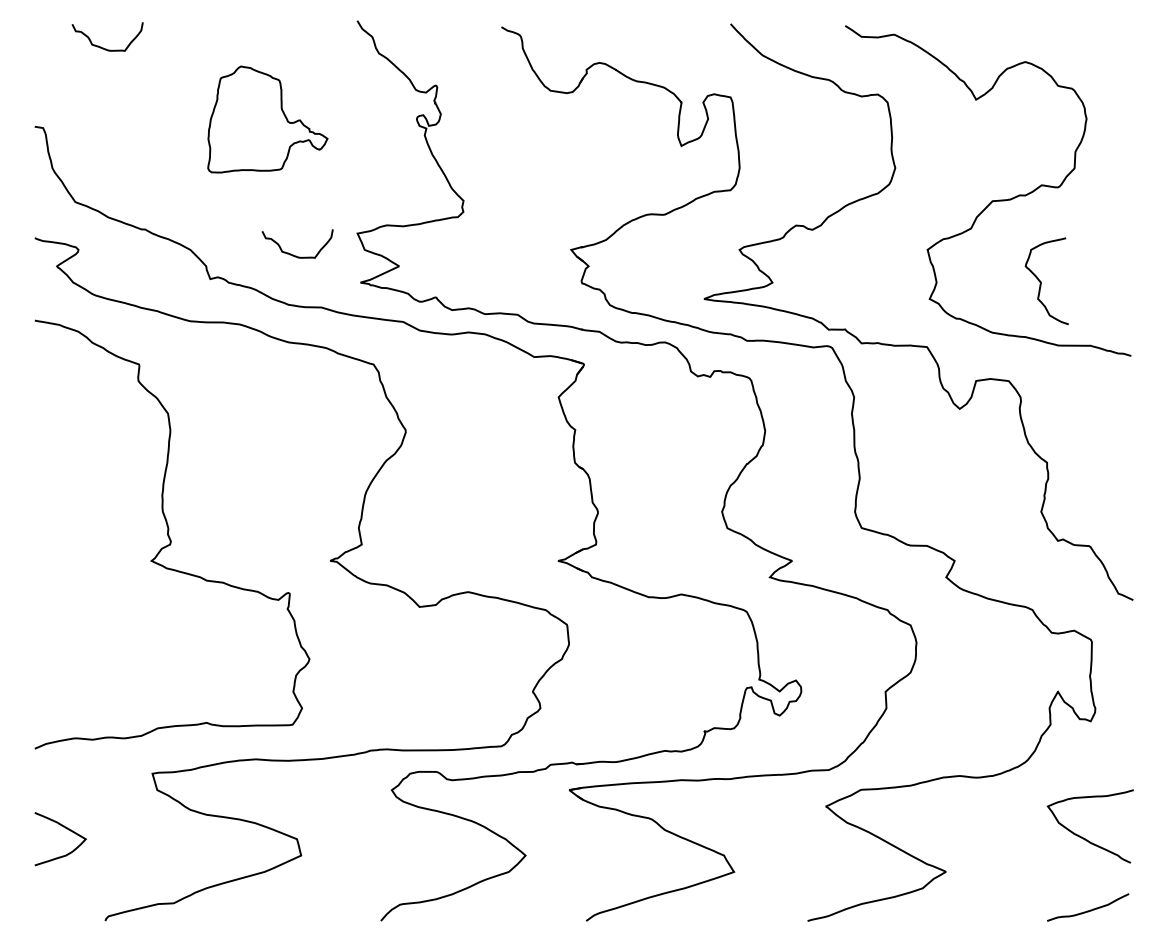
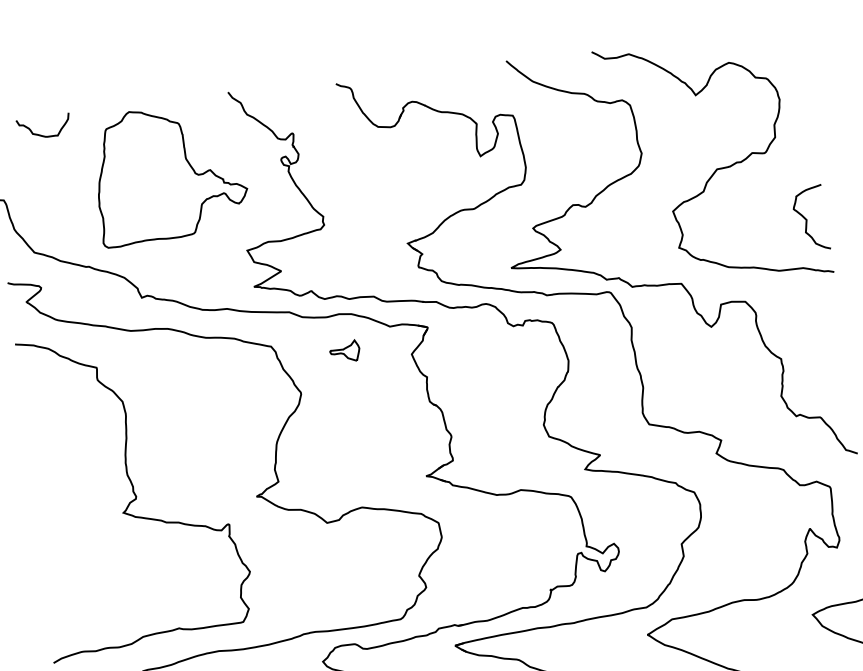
part: (267, 119) -> (170, 173), size x1.67
curve: (291, 253) -> (200, 271), removed
curve: (1041, 281) -> (806, 219), moved
part: (470, 382) -> (344, 351), added

